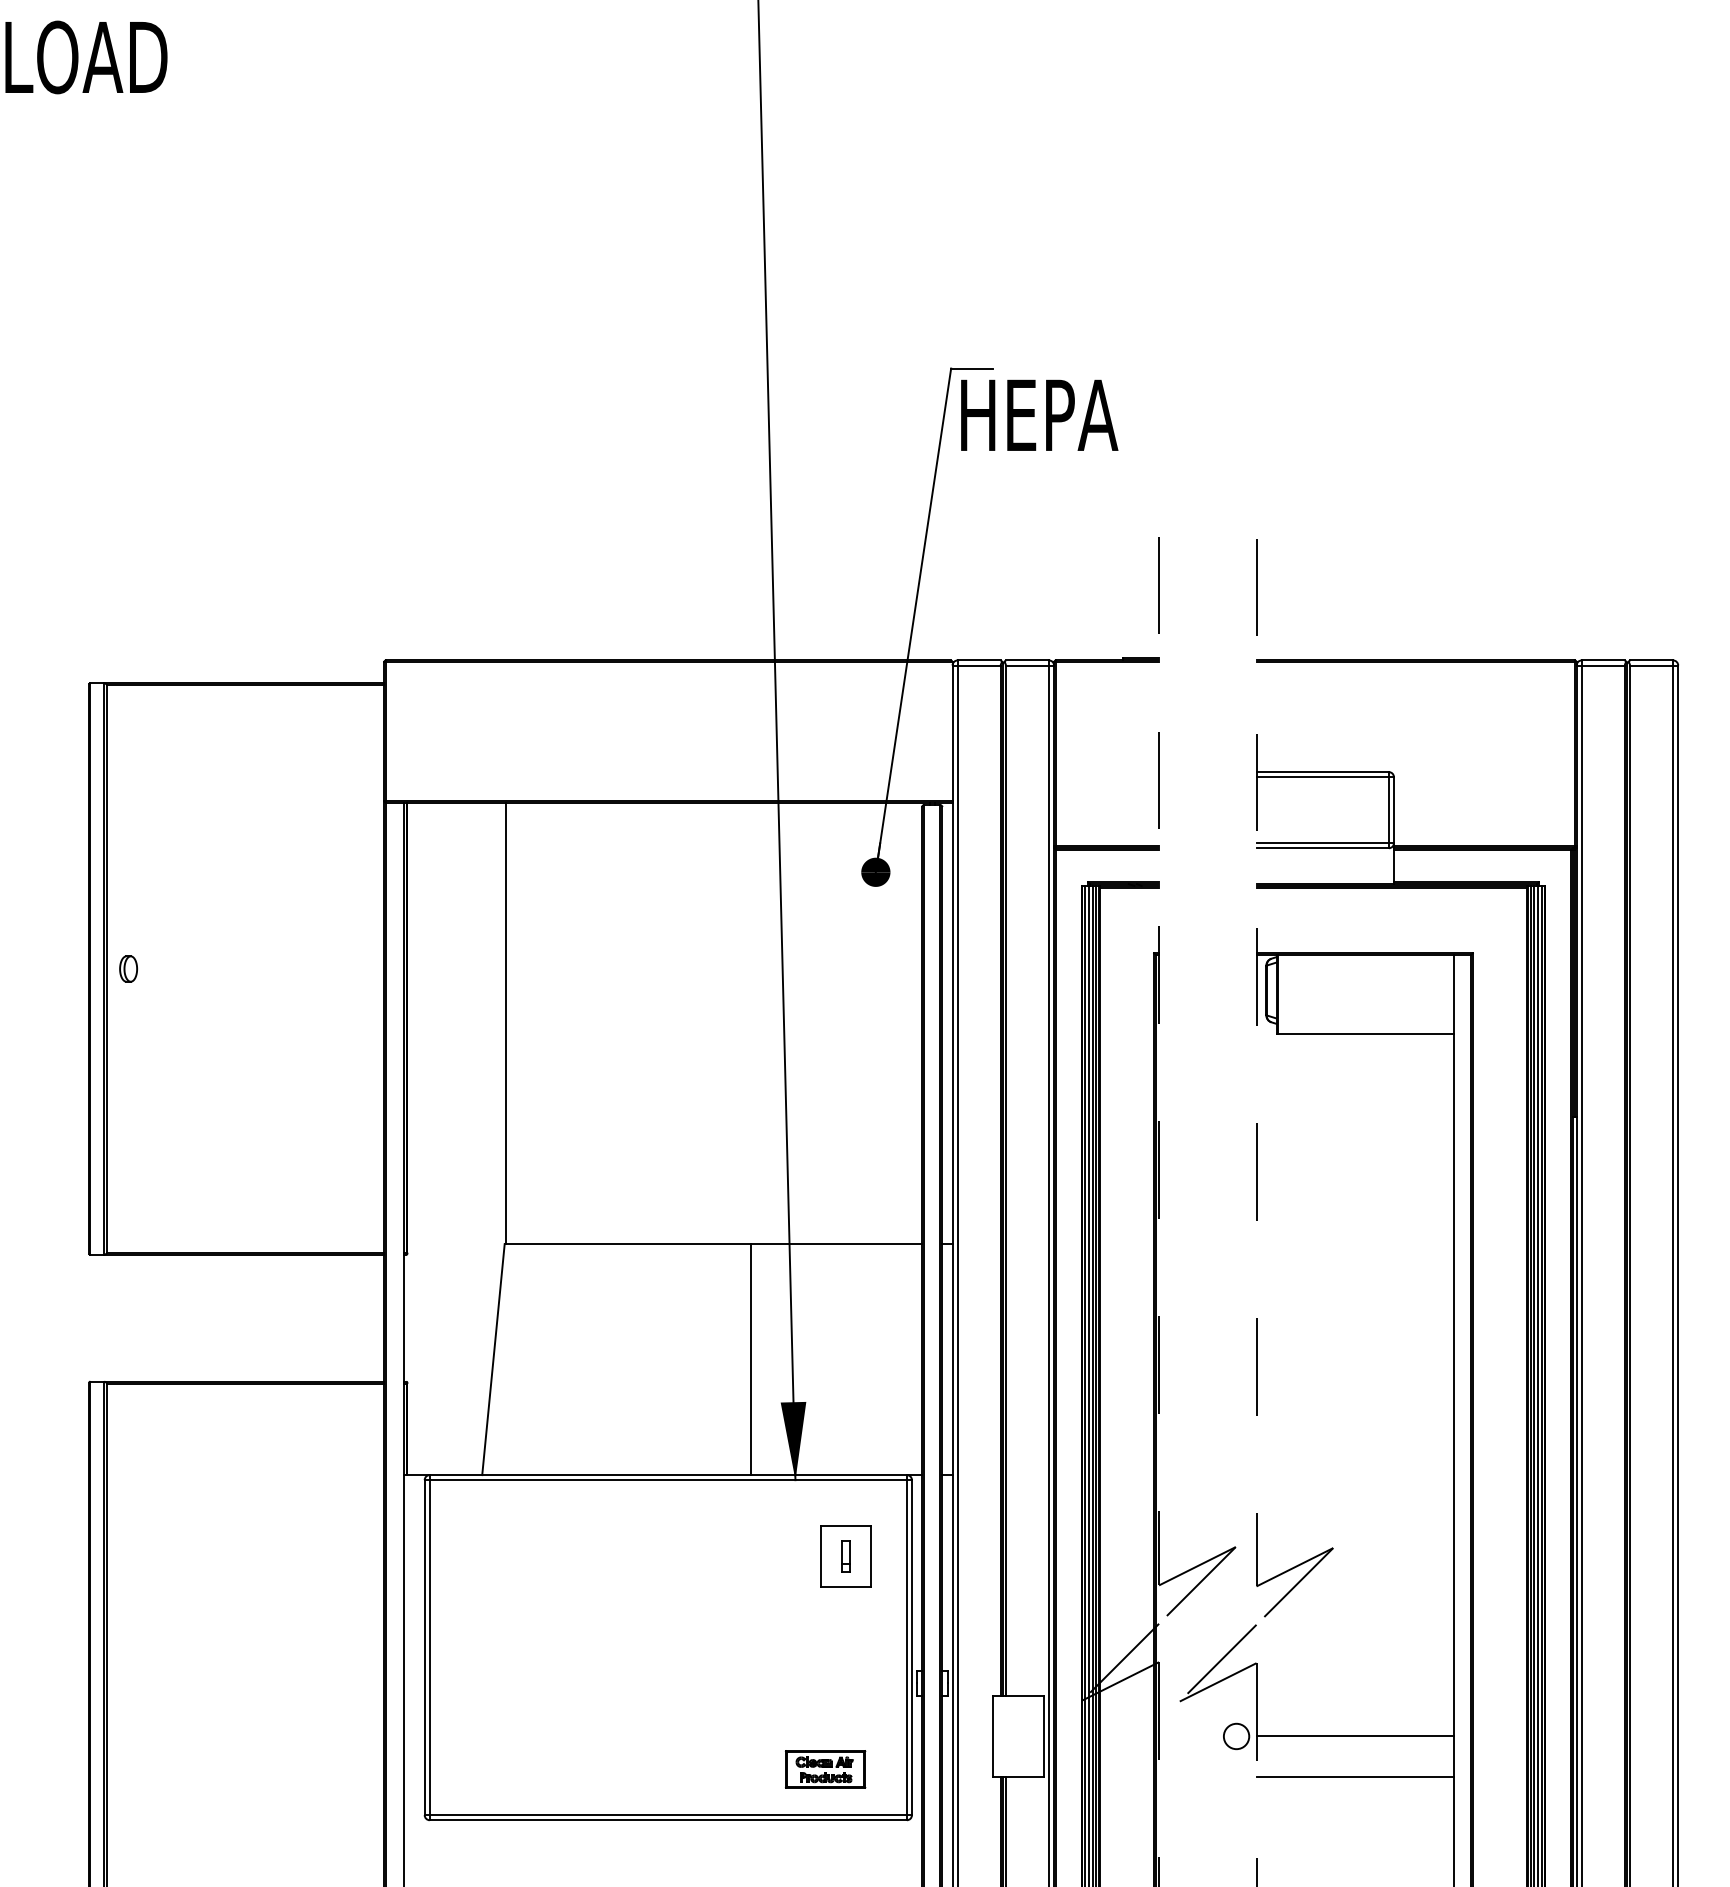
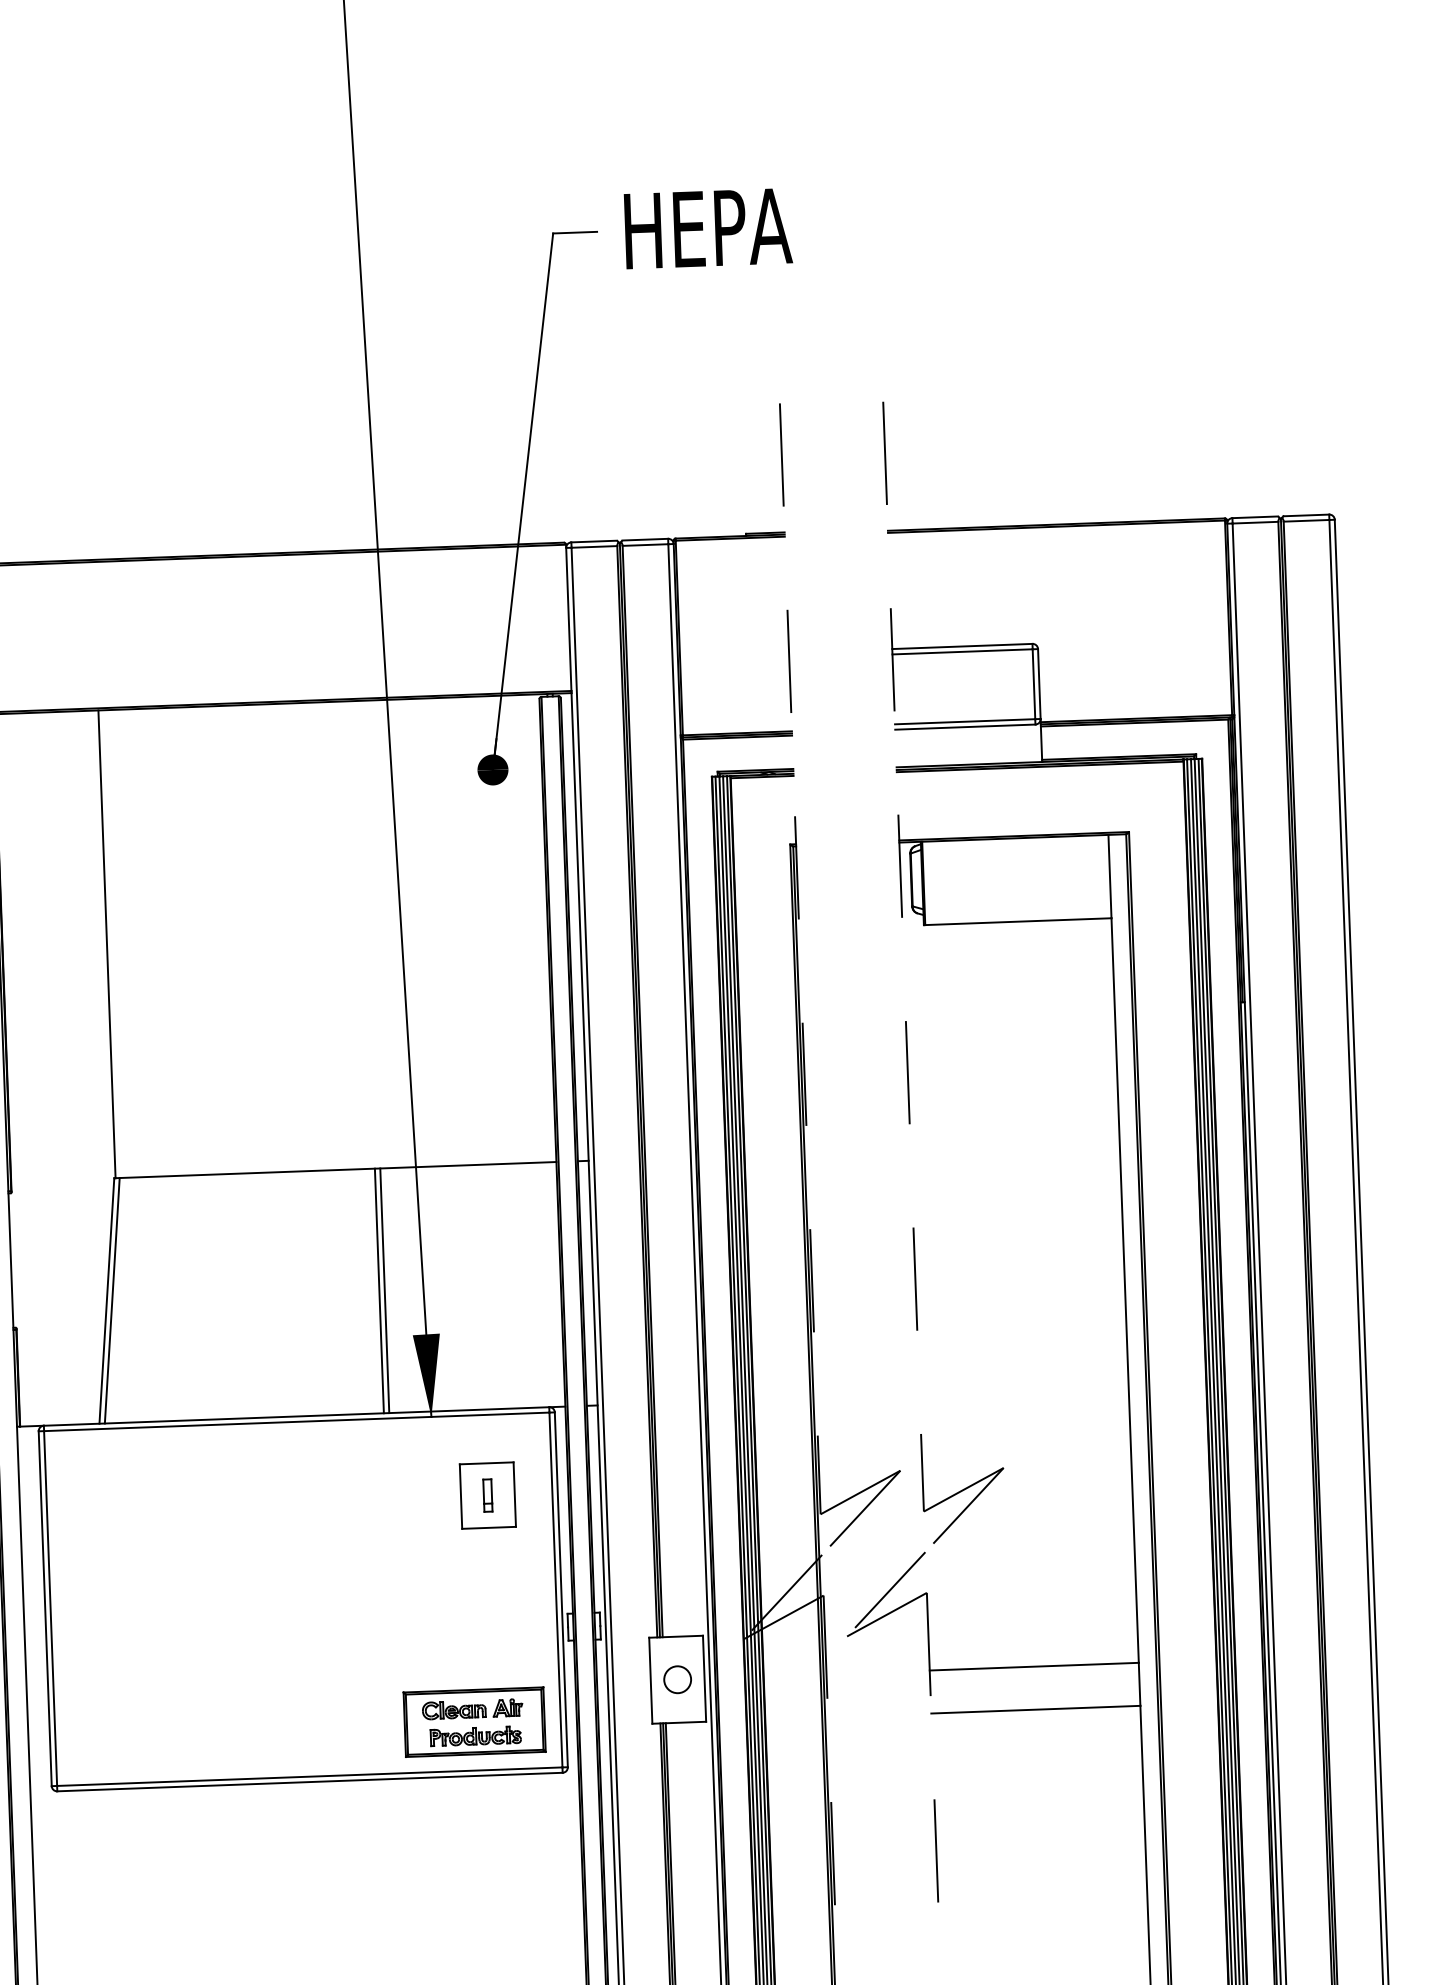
text: (1039, 414) -> (708, 227), moved
line: (498, 1359) -> (112, 1300), added
line: (755, 1359) -> (384, 1290), added
circle: (1236, 1736) -> (677, 1679), moved
part: (825, 1769) -> (474, 1722), size x1.67

